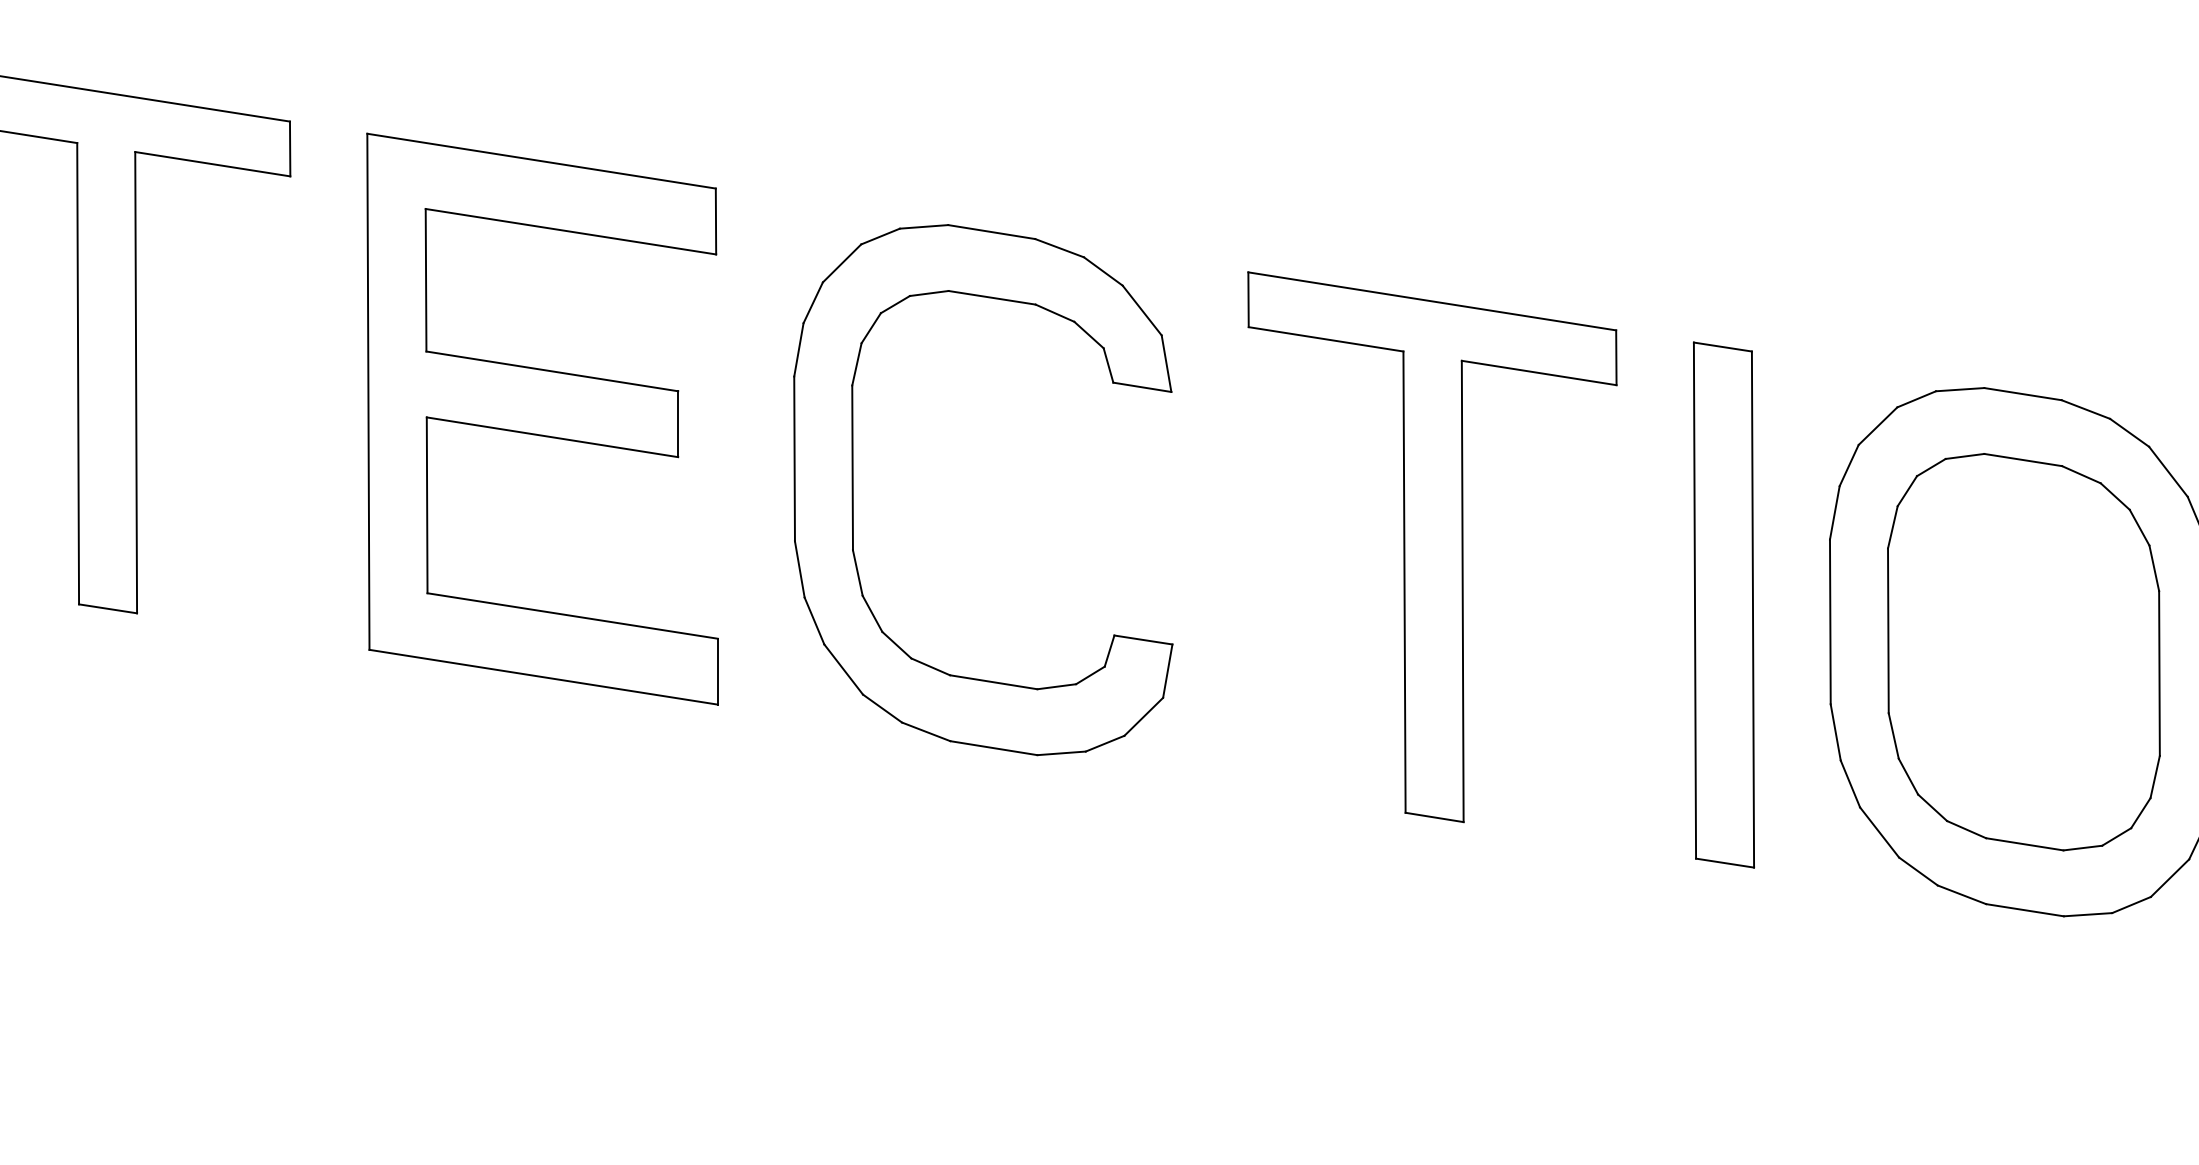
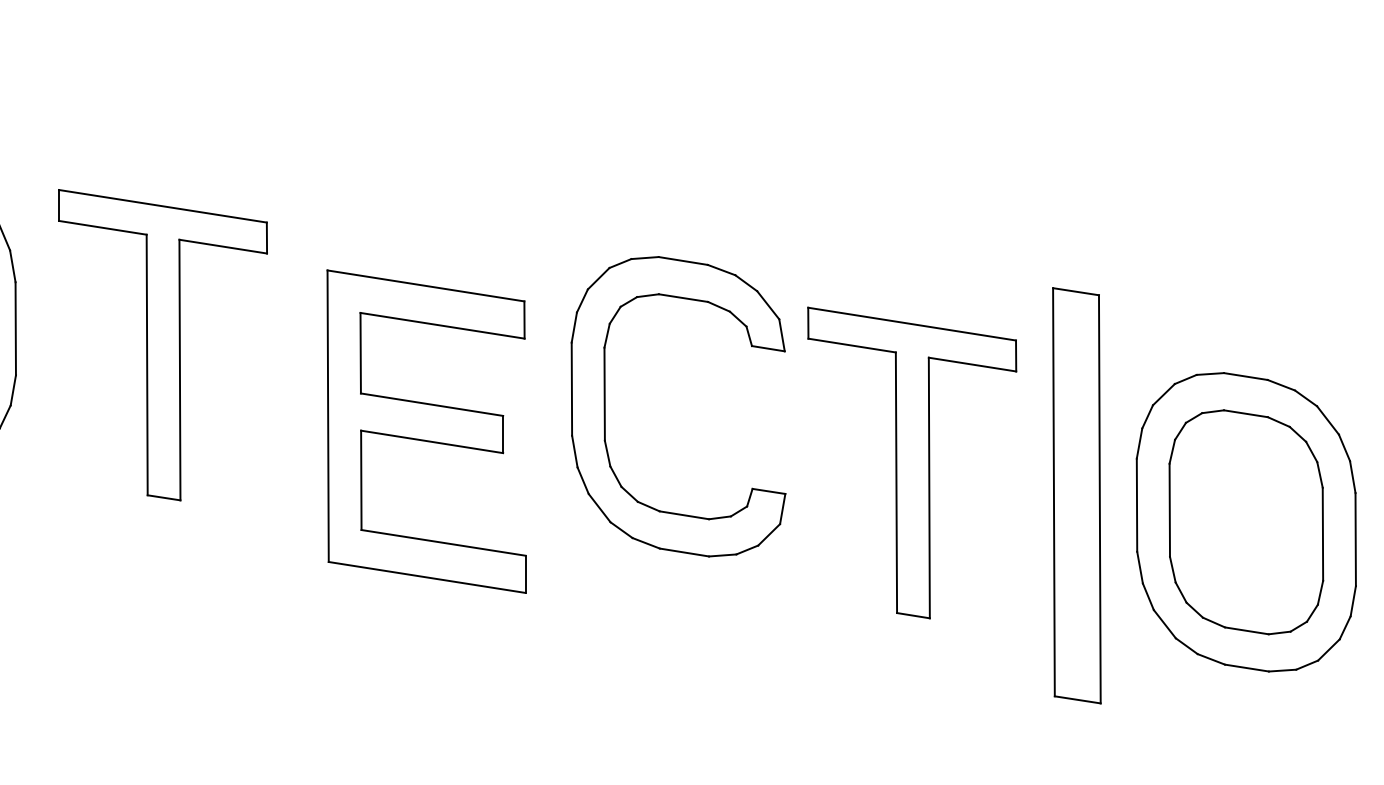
part: (542, 418) -> (426, 431), moved
part: (854, 489) -> (605, 406), moved
part: (1723, 604) -> (1076, 495), size x1.4

